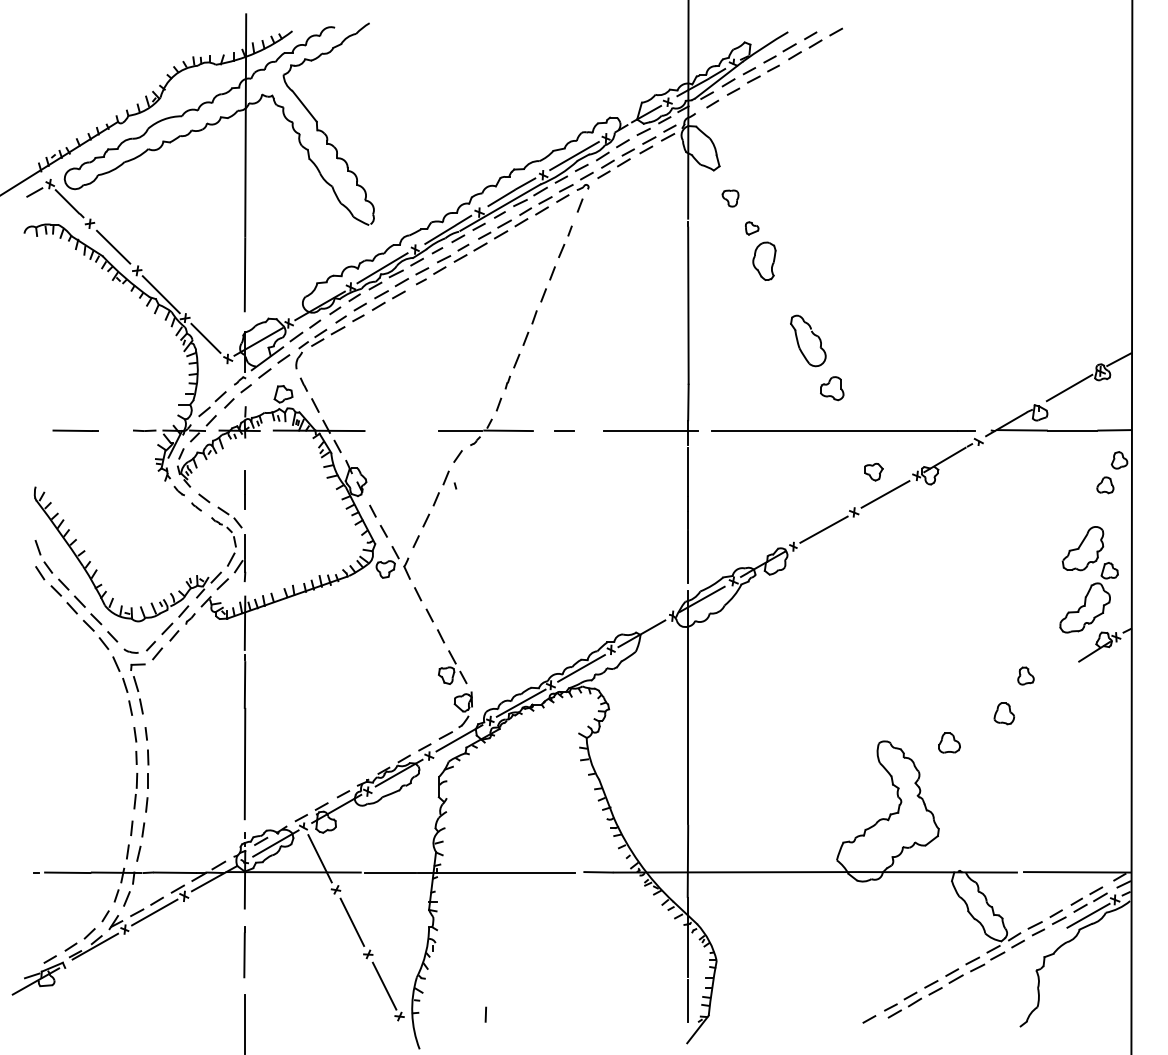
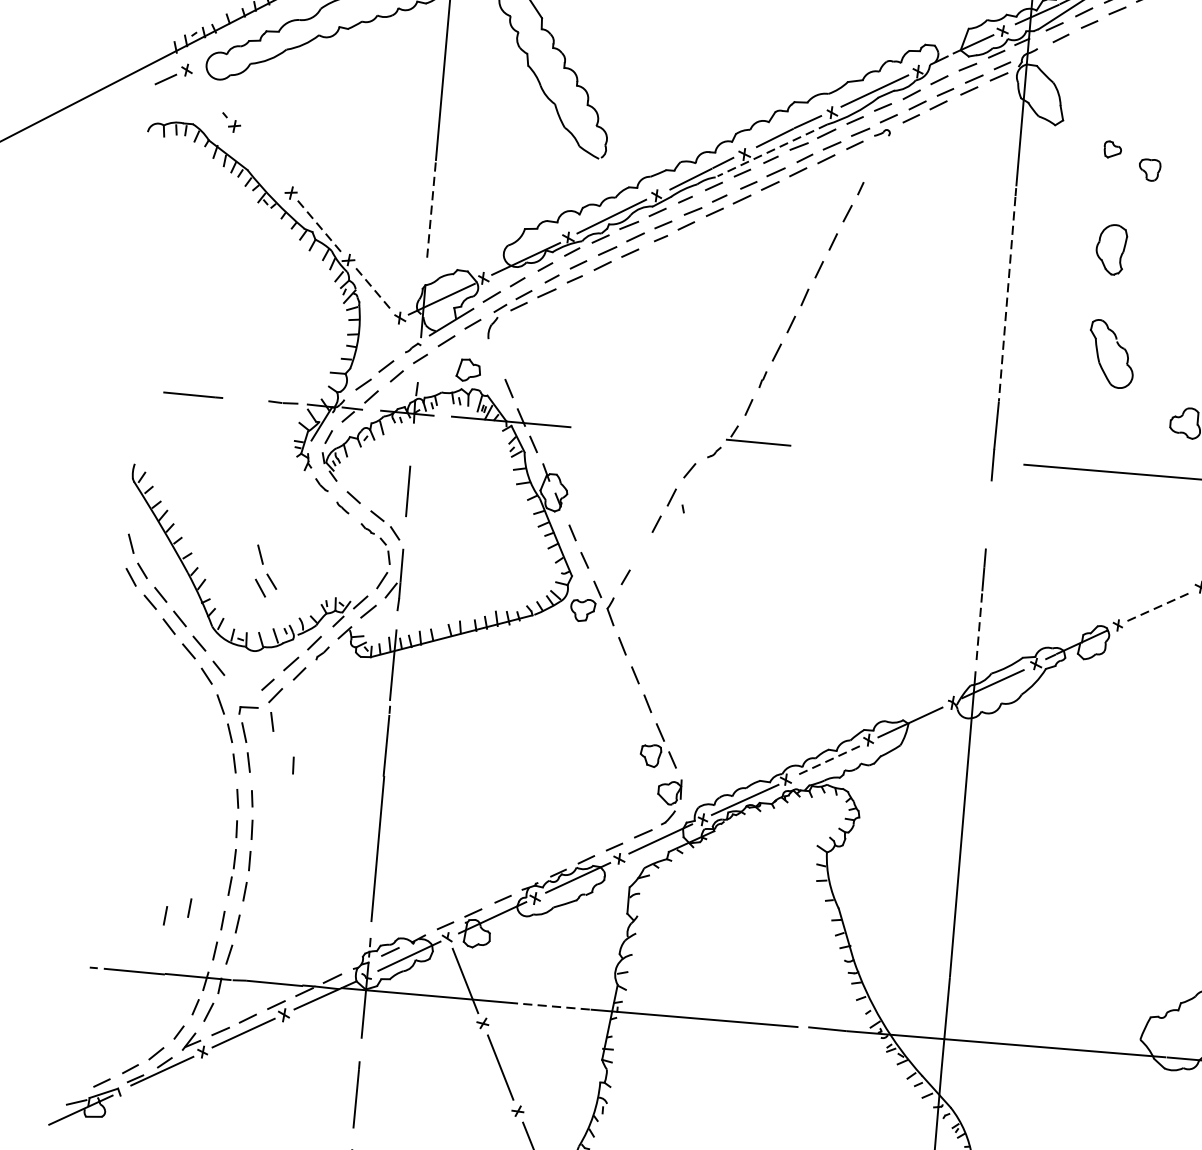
part: (730, 198) -> (1149, 170), moved
line: (67, 201) -> (207, 94), removed
line: (579, 205) -> (875, 156), removed
line: (499, 207) -> (771, 150), solid -> dashed
part: (752, 228) -> (1113, 149), moved
line: (113, 246) -> (262, 158), removed
line: (245, 275) -> (432, 211), solid -> dashed
line: (161, 295) -> (320, 227), solid -> dashed
line: (688, 306) -> (1007, 300), solid -> dashed
line: (205, 338) -> (372, 288), solid -> dashed
part: (808, 340) -> (1111, 353), moved
line: (303, 384) -> (495, 359), removed
line: (460, 430) -> (695, 437), removed
line: (564, 430) -> (831, 448), removed
line: (650, 430) -> (943, 457), removed
line: (688, 471) -> (989, 515), removed
line: (426, 520) -> (641, 550), removed
line: (824, 529) -> (1160, 606), solid -> dashed
line: (688, 556) -> (979, 626), solid -> dashed
part: (142, 560) -> (266, 571), added
part: (130, 650) -> (240, 688), removed
line: (581, 668) -> (827, 761), solid -> dashed
line: (156, 673) -> (272, 721), added
line: (175, 705) -> (293, 764), added
line: (105, 820) -> (189, 907), added
line: (87, 828) -> (165, 915), added
line: (391, 872) -> (557, 1006), solid -> dashed

